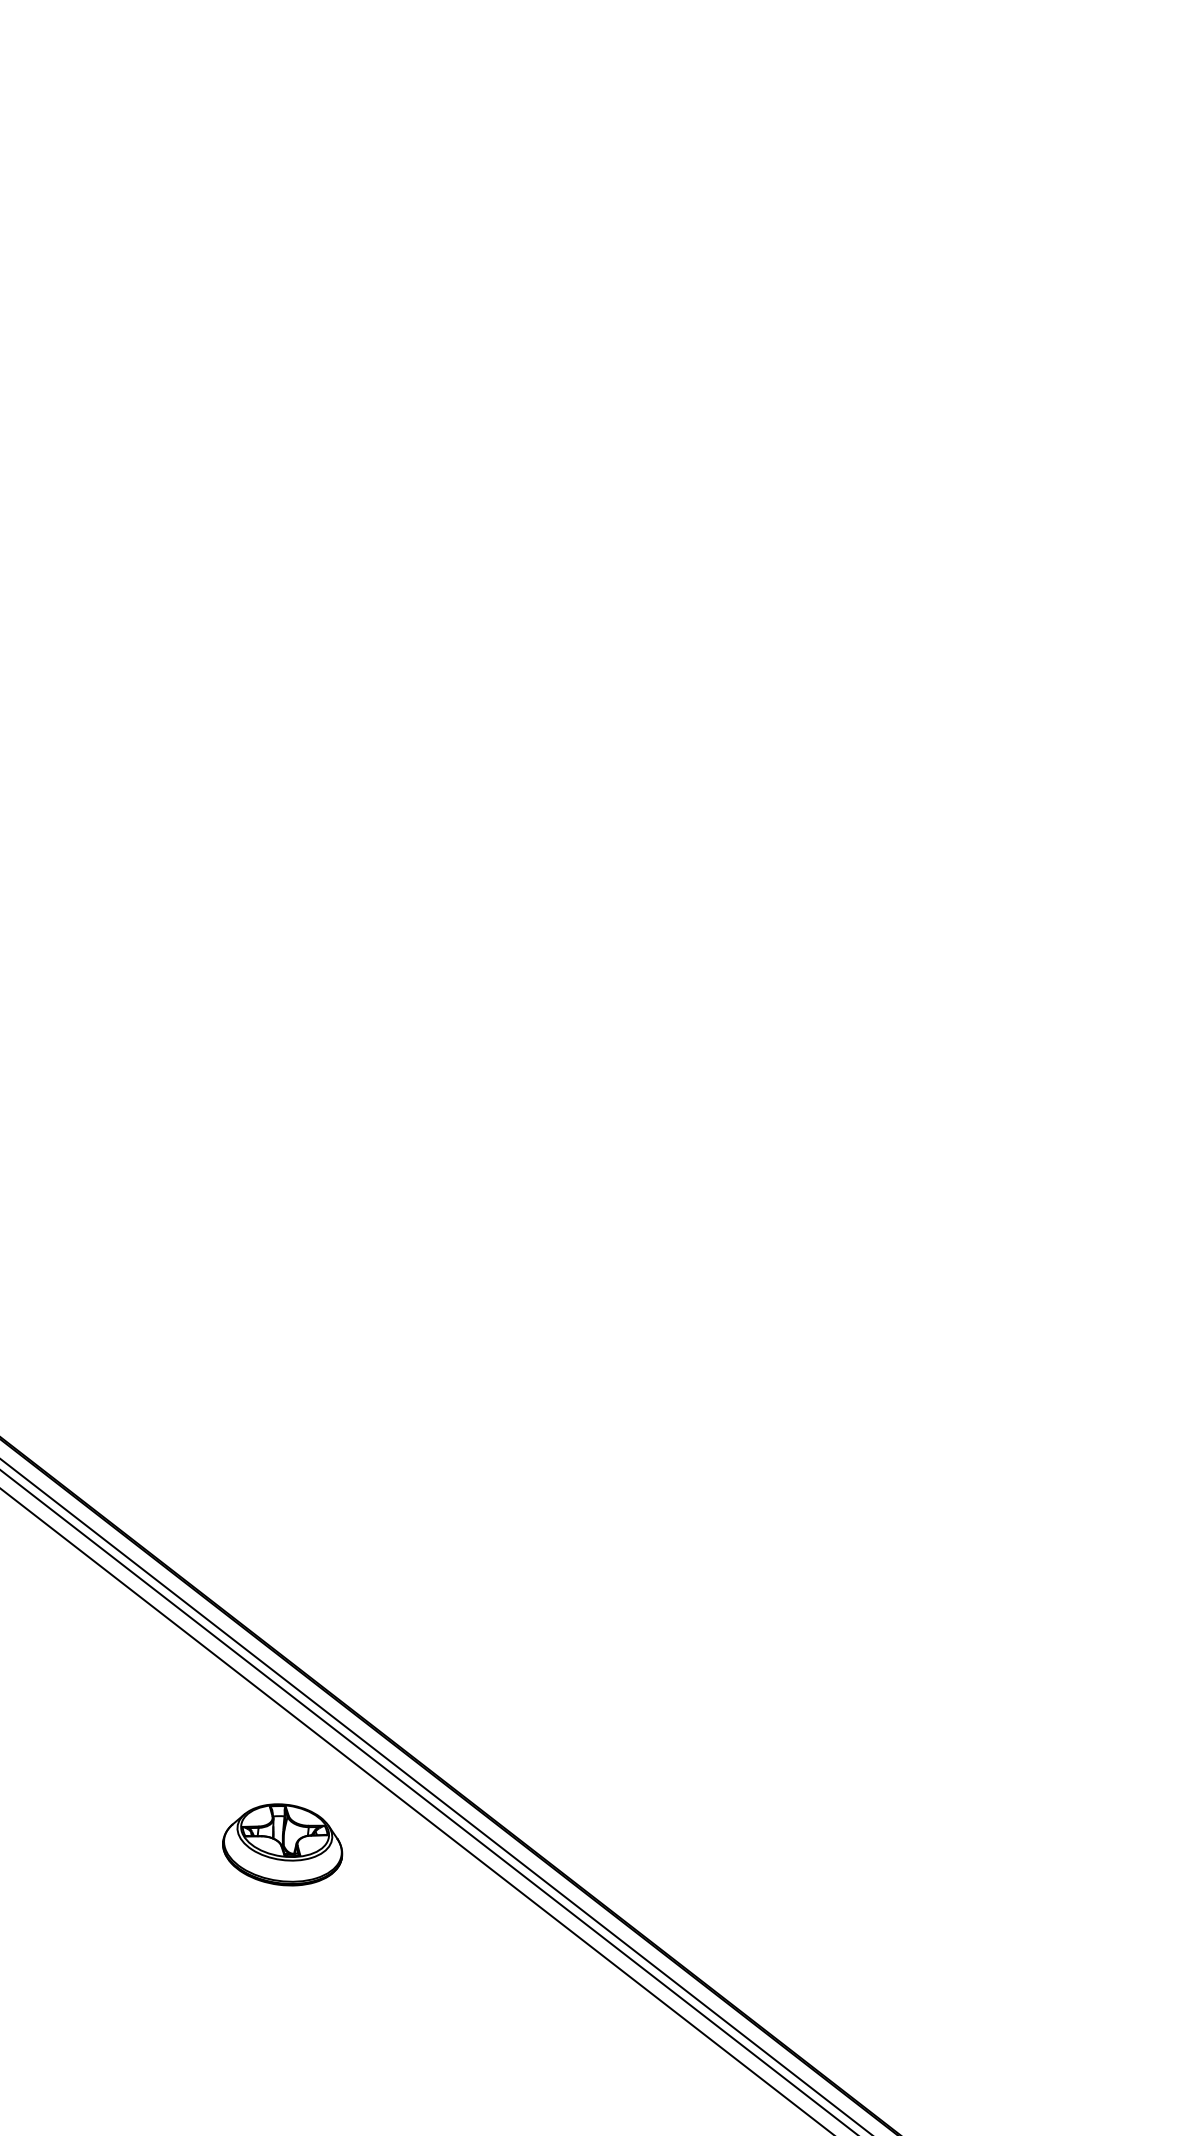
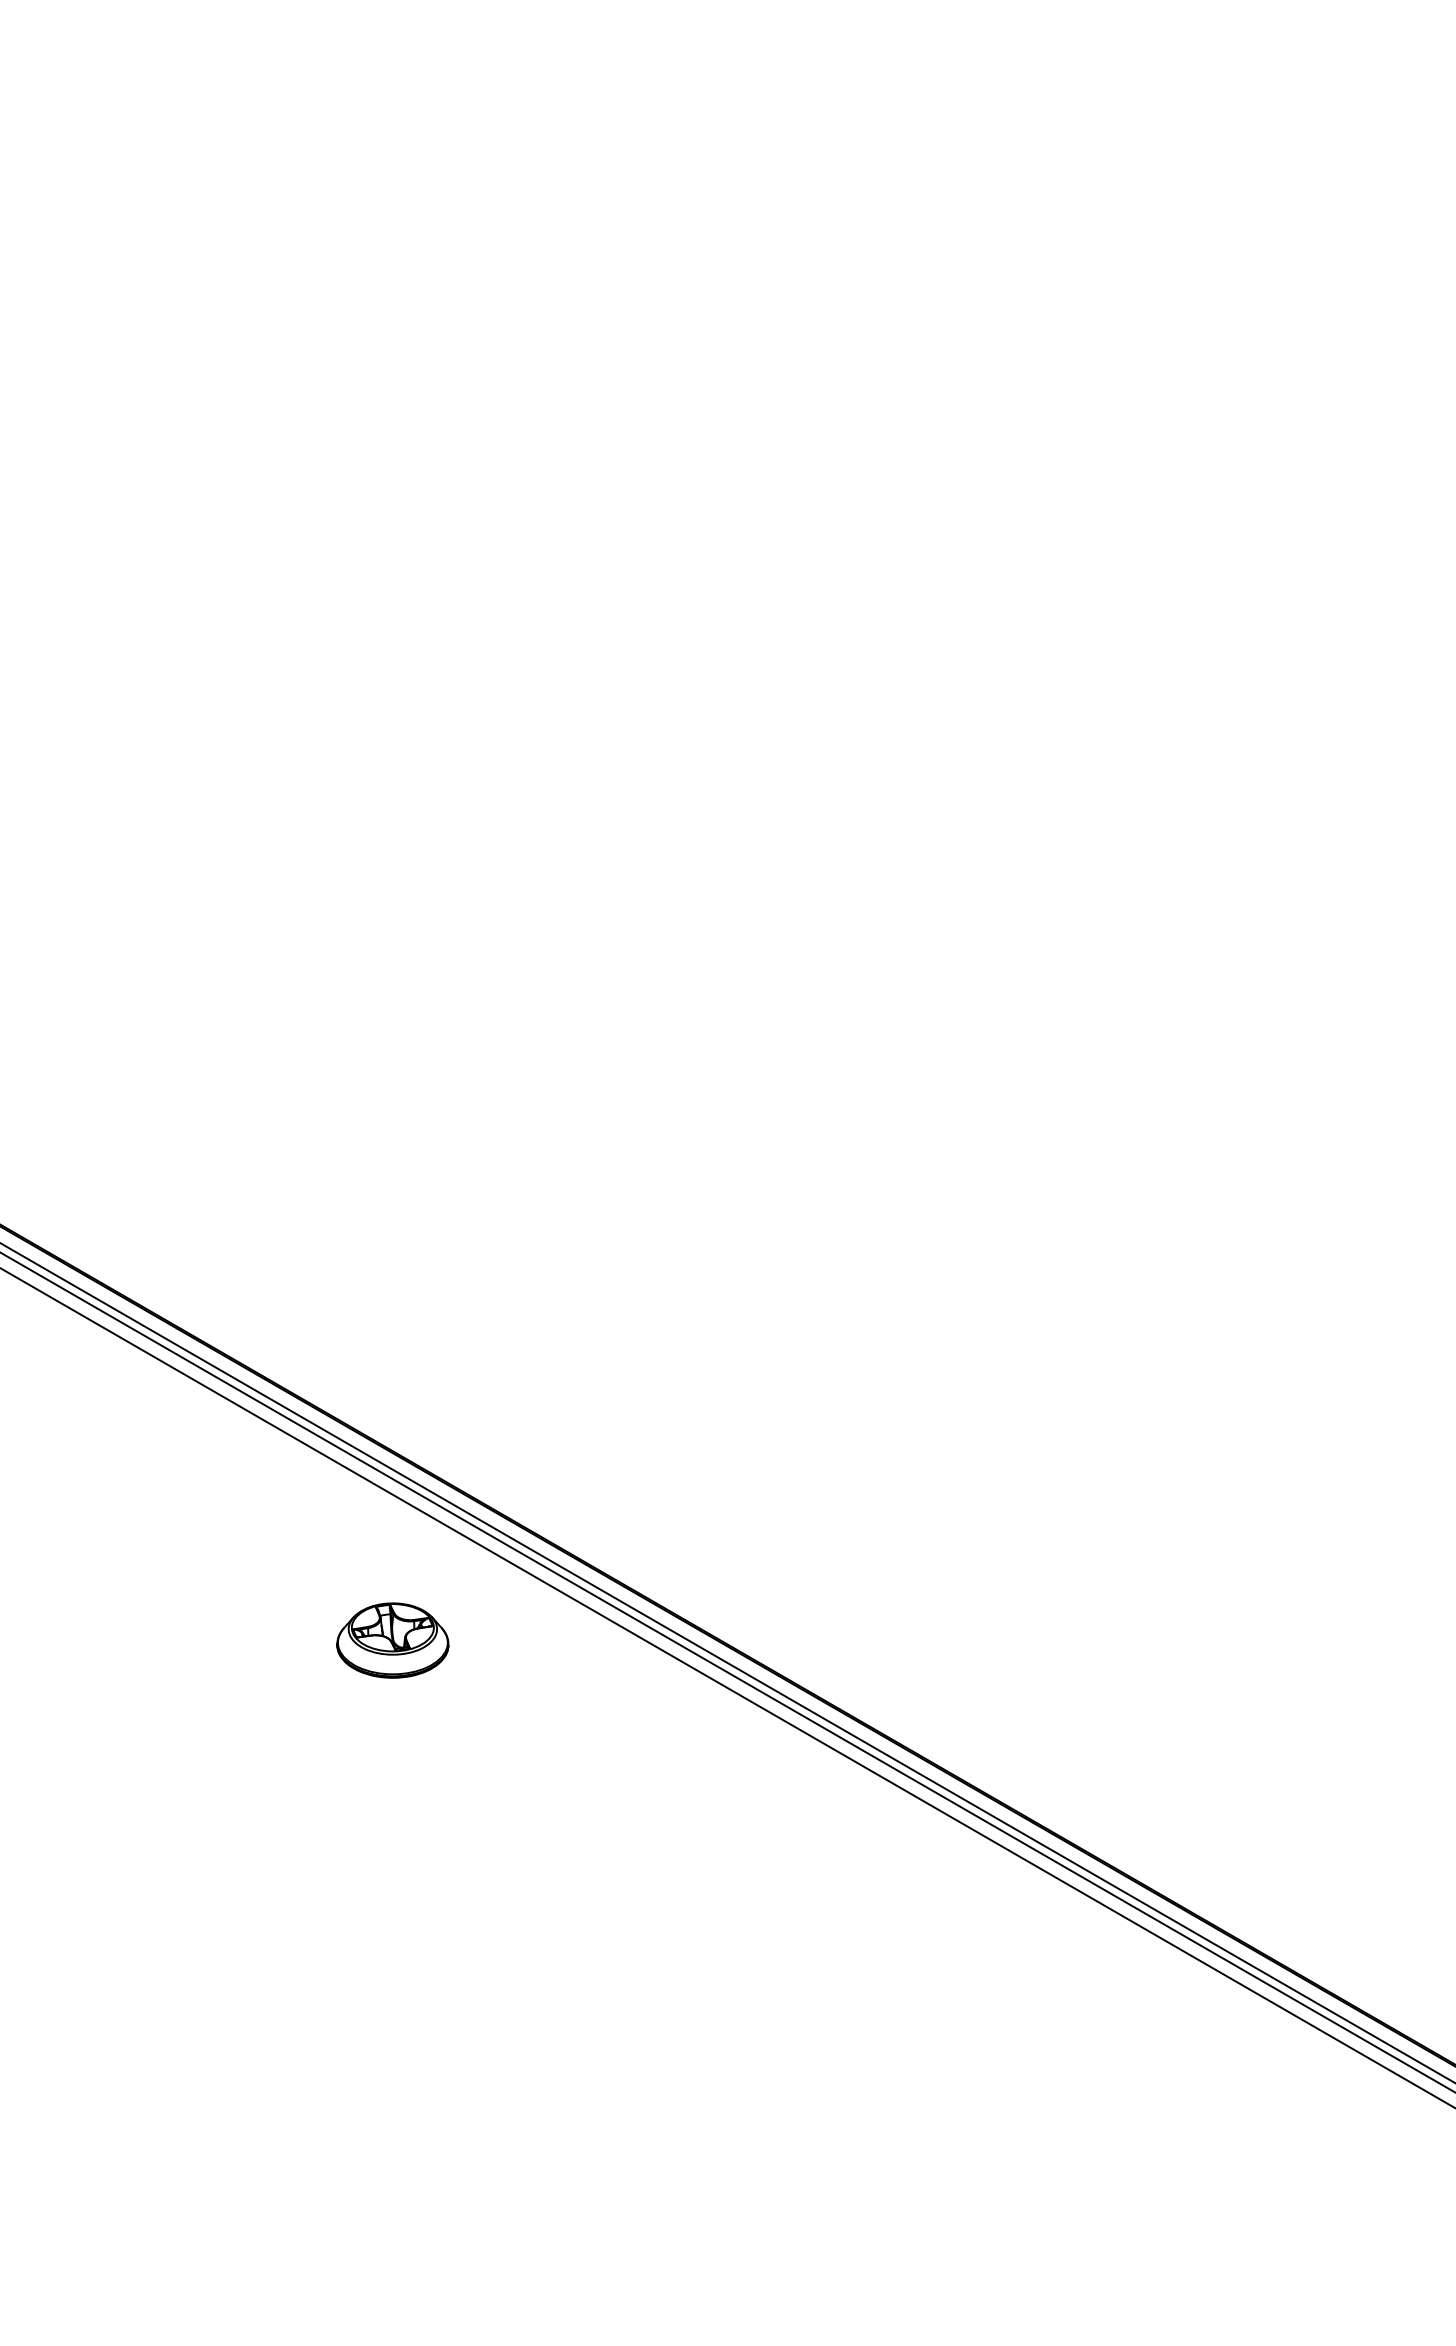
part: (282, 1844) -> (392, 1640), moved

